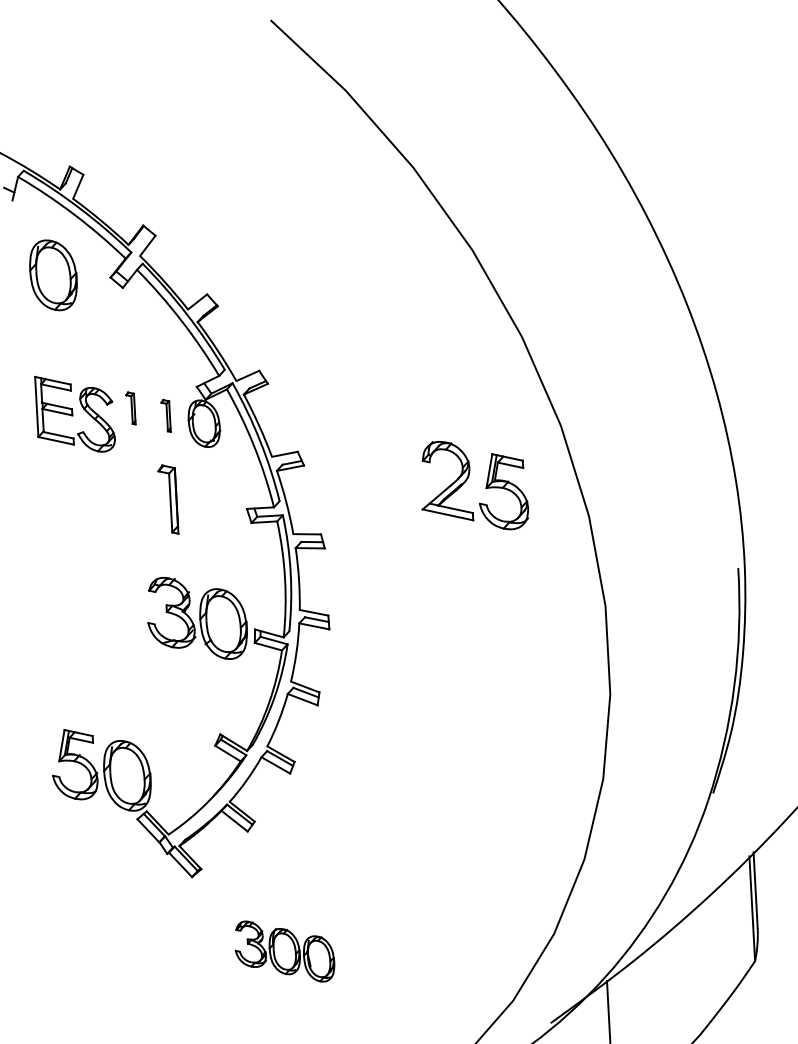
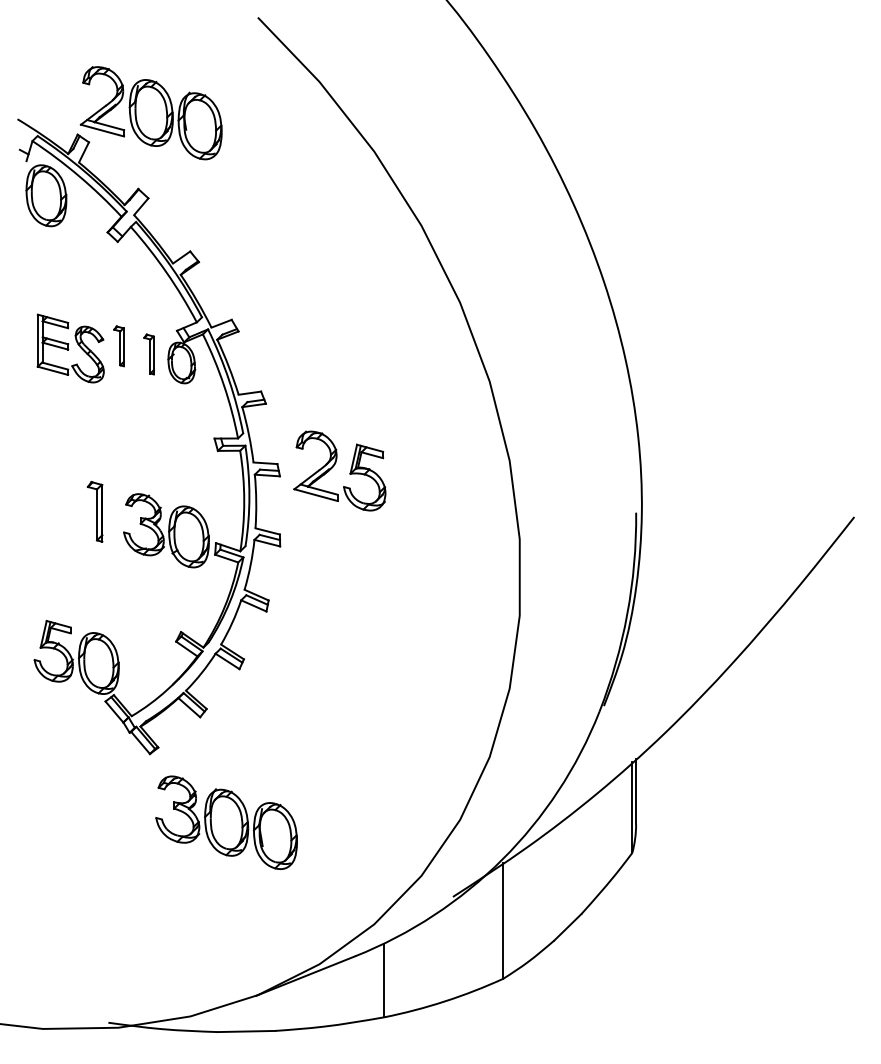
part: (152, 137) -> (150, 113), added
part: (53, 275) -> (46, 195), moved
part: (130, 408) -> (118, 346), size x1.43
part: (165, 416) -> (148, 354), size x1.43
part: (467, 480) -> (334, 466), moved
part: (167, 499) -> (94, 511), moved
part: (284, 951) -> (226, 822), size x1.67

